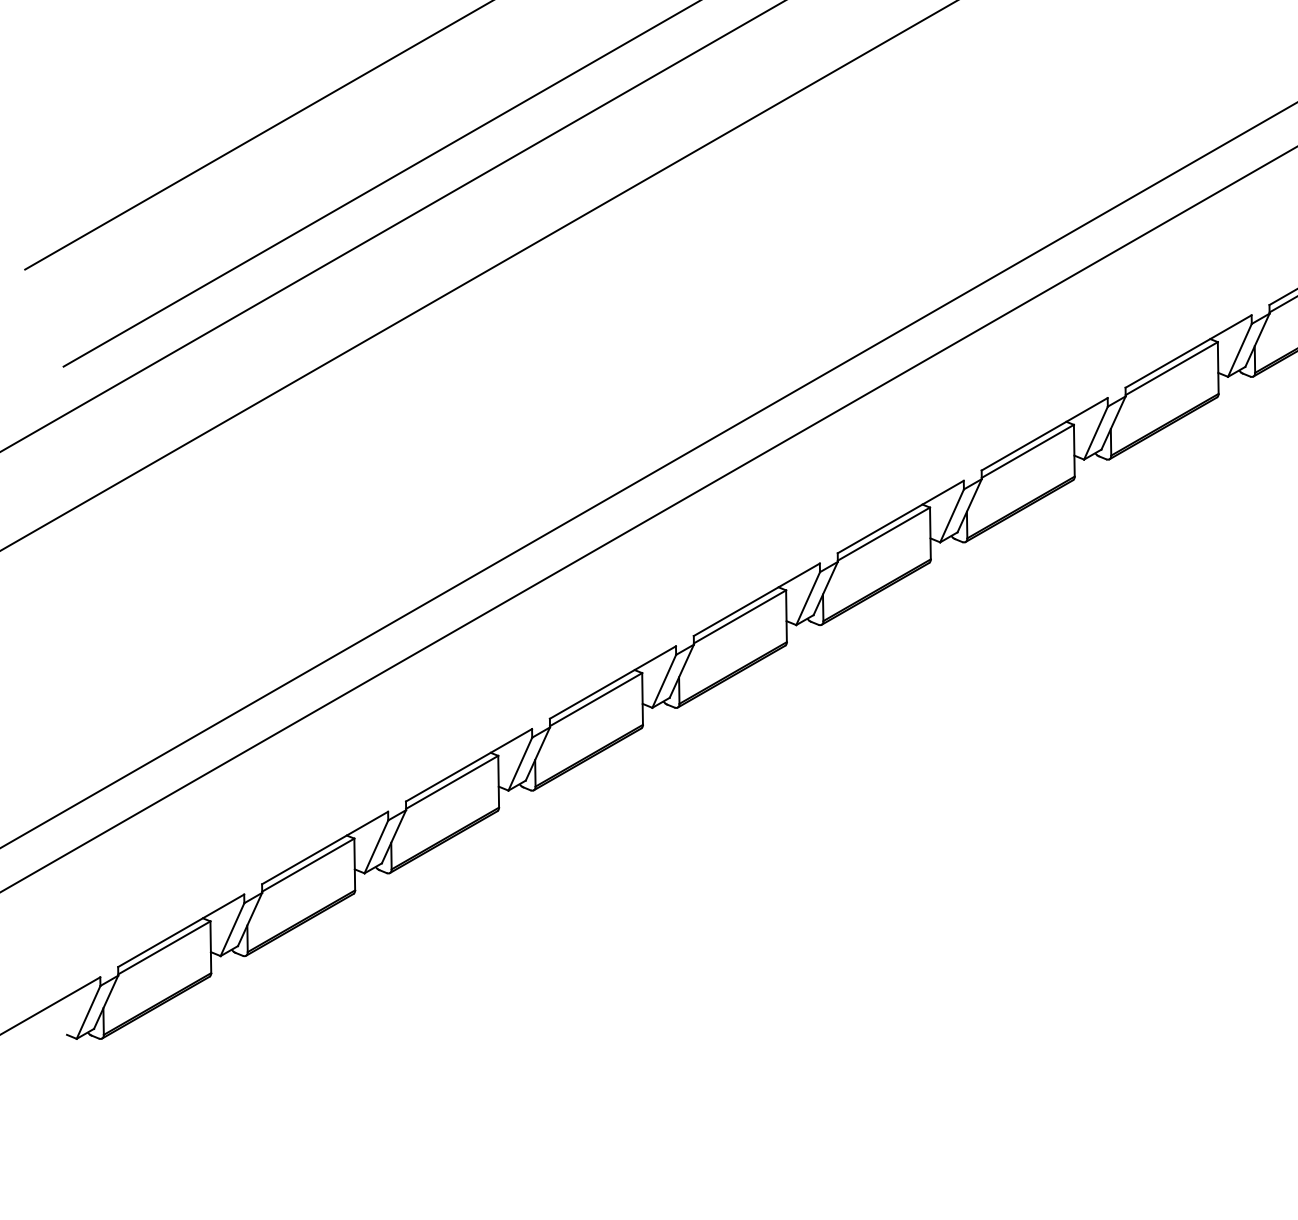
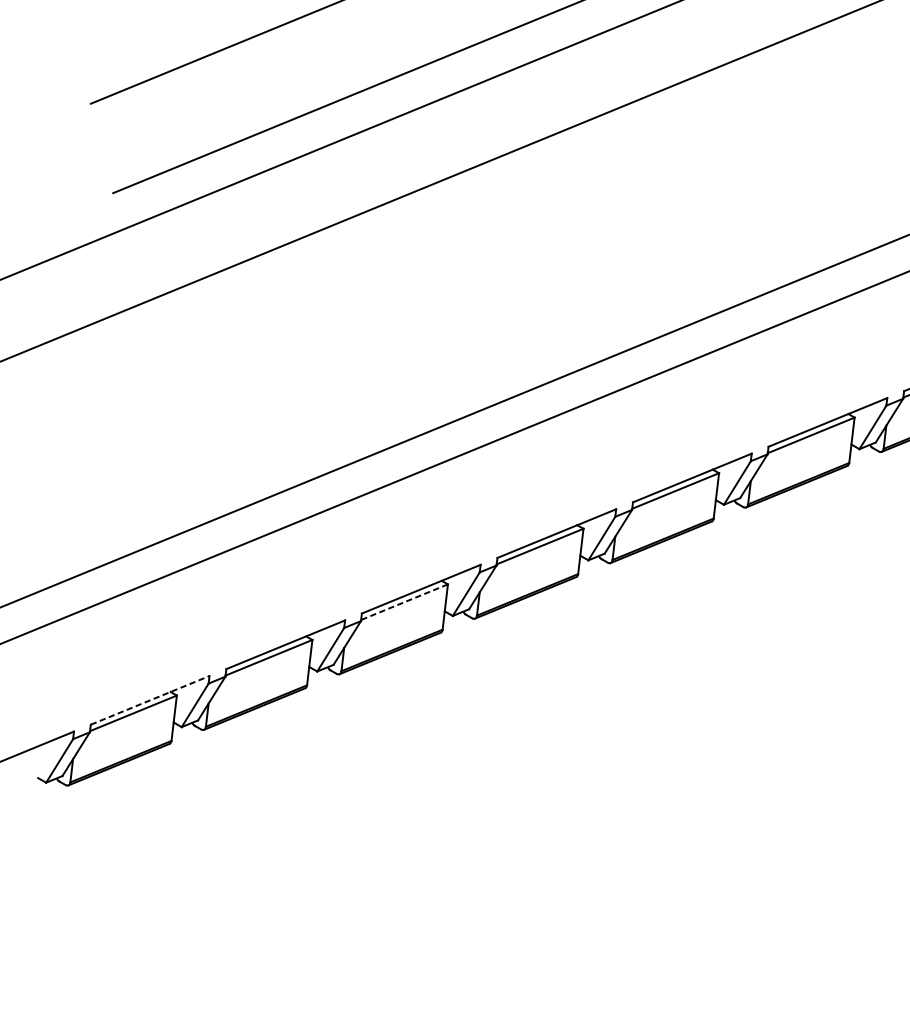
line: (451, 782) -> (403, 602), solid -> dashed
line: (181, 930) -> (150, 700), solid -> dashed

